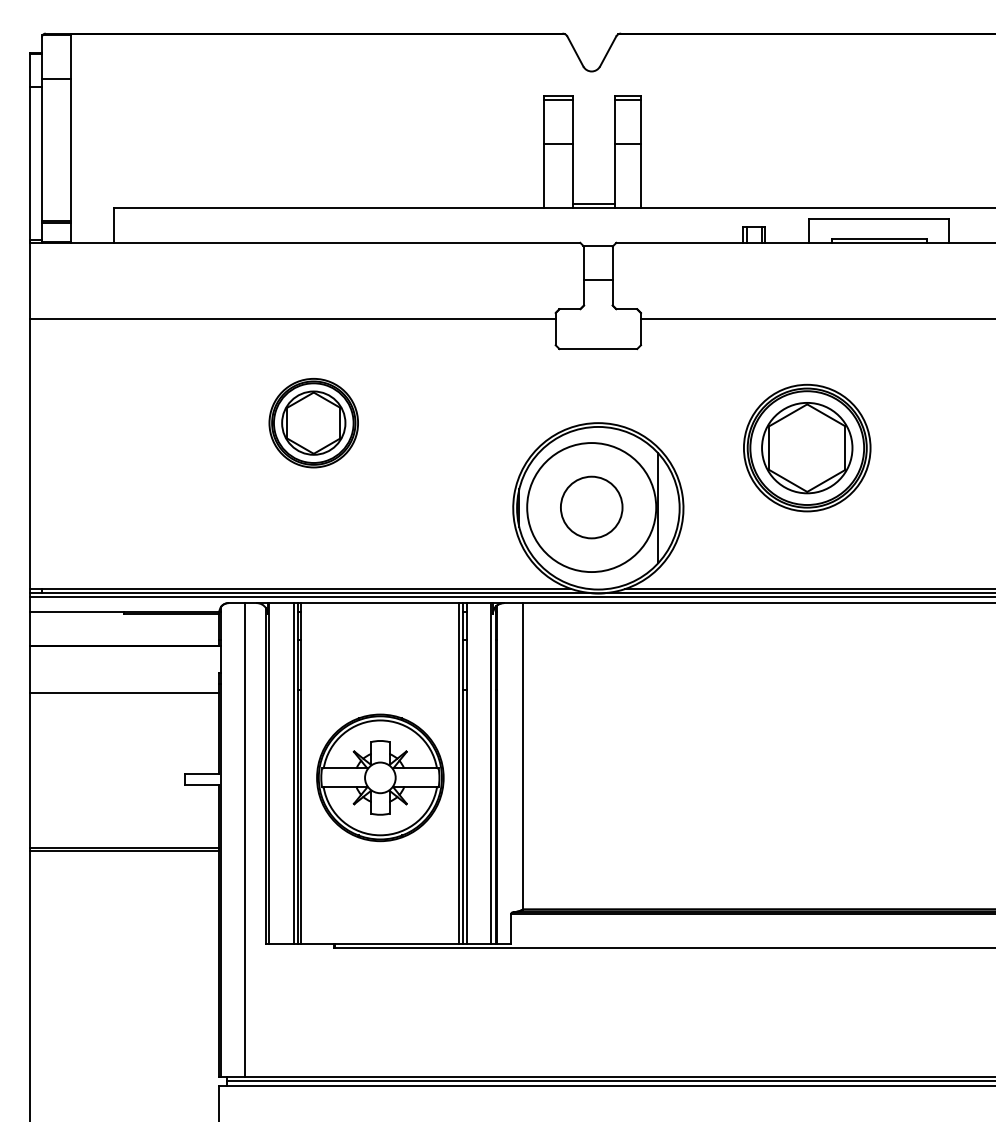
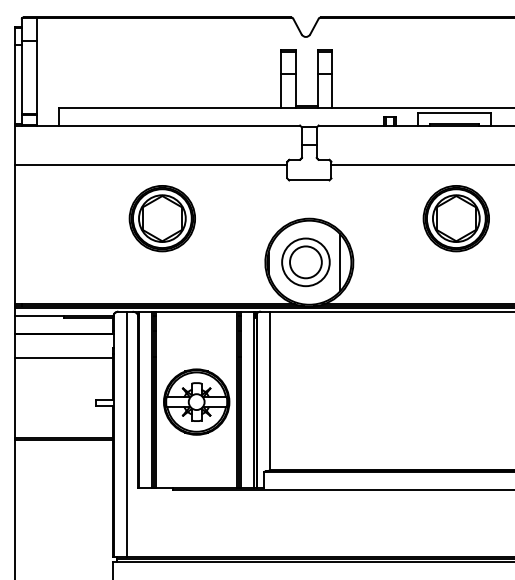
part: (312, 422) -> (161, 218), size x1.43
part: (805, 447) -> (455, 218), moved
circle: (590, 507) -> (305, 262), size x0.71

